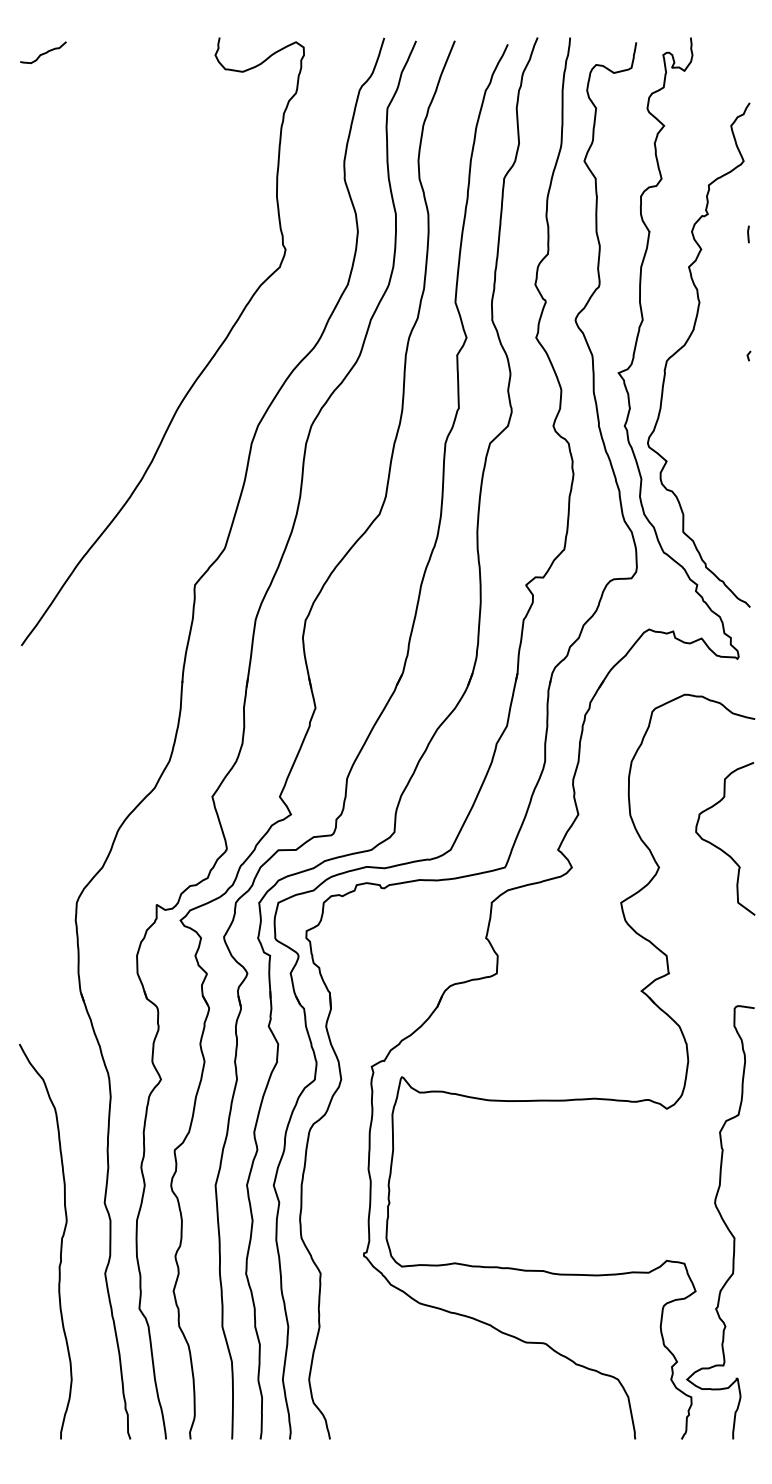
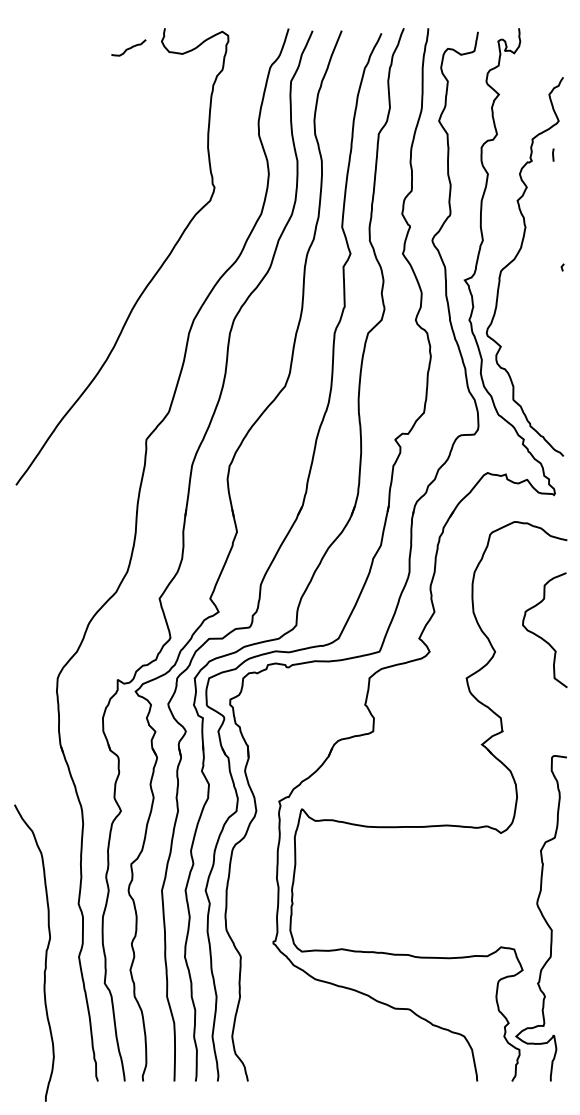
curve: (44, 52) -> (129, 47), moved
line: (748, 234) -> (553, 155), moved
curve: (60, 1243) -> (45, 954), moved

